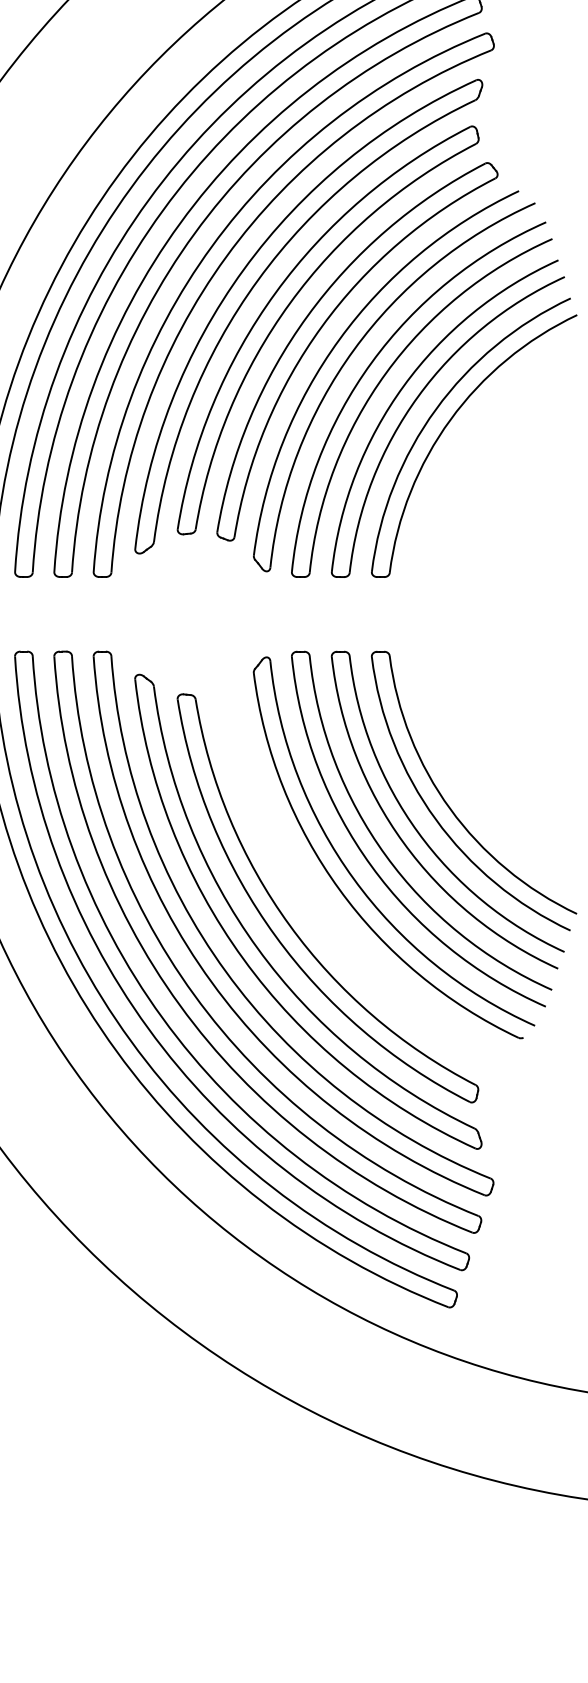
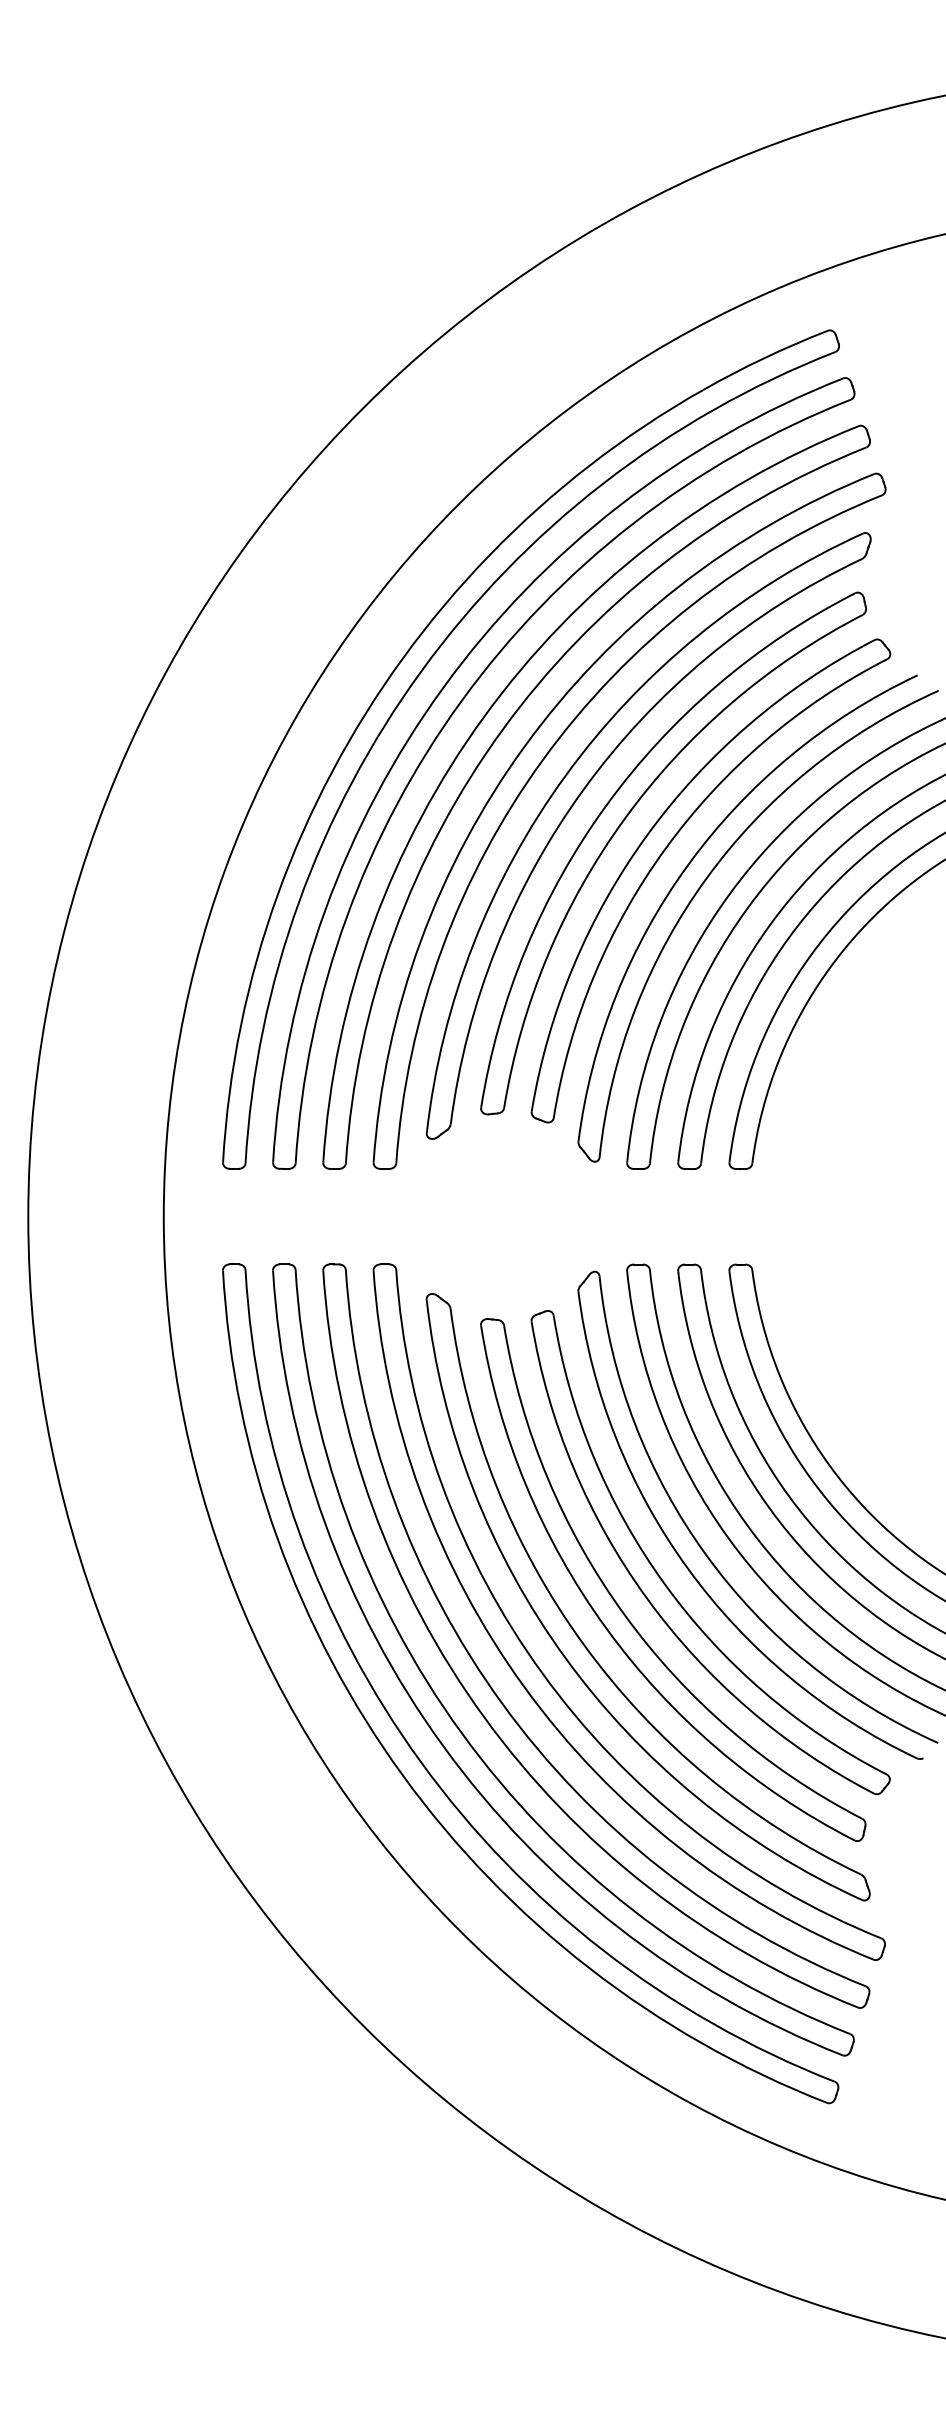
part: (321, 899) -> (664, 1581), added

